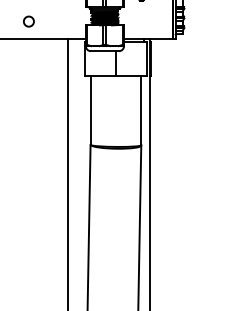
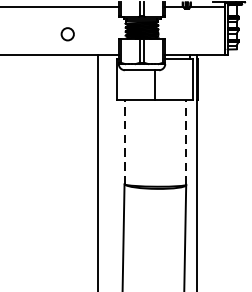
circle: (28, 21) -> (67, 34), moved
line: (90, 110) -> (124, 142), solid -> dashed
line: (141, 110) -> (186, 142), solid -> dashed

